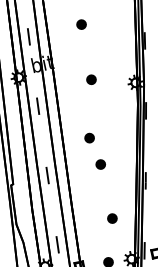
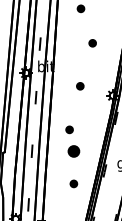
part: (81, 24) -> (92, 43), moved
part: (100, 164) -> (73, 151), size x1.6
part: (111, 218) -> (73, 183), moved

